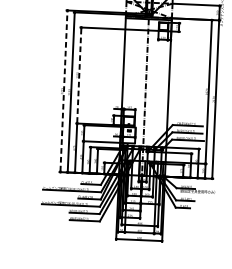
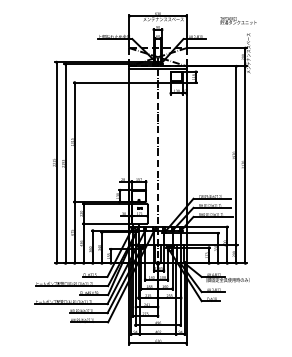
line: (79, 75) -> (74, 142), dashed -> solid
line: (63, 91) -> (56, 162), dashed -> solid

